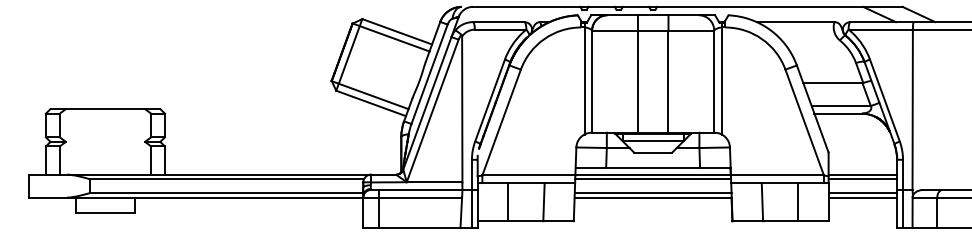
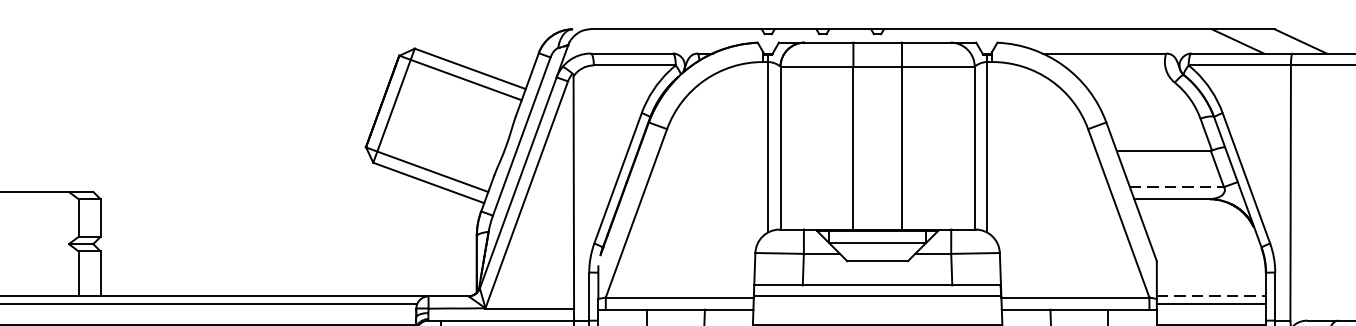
line: (841, 106) -> (1177, 187), solid -> dashed
line: (863, 174) -> (1212, 296), solid -> dashed
line: (653, 179) -> (878, 303), removed

